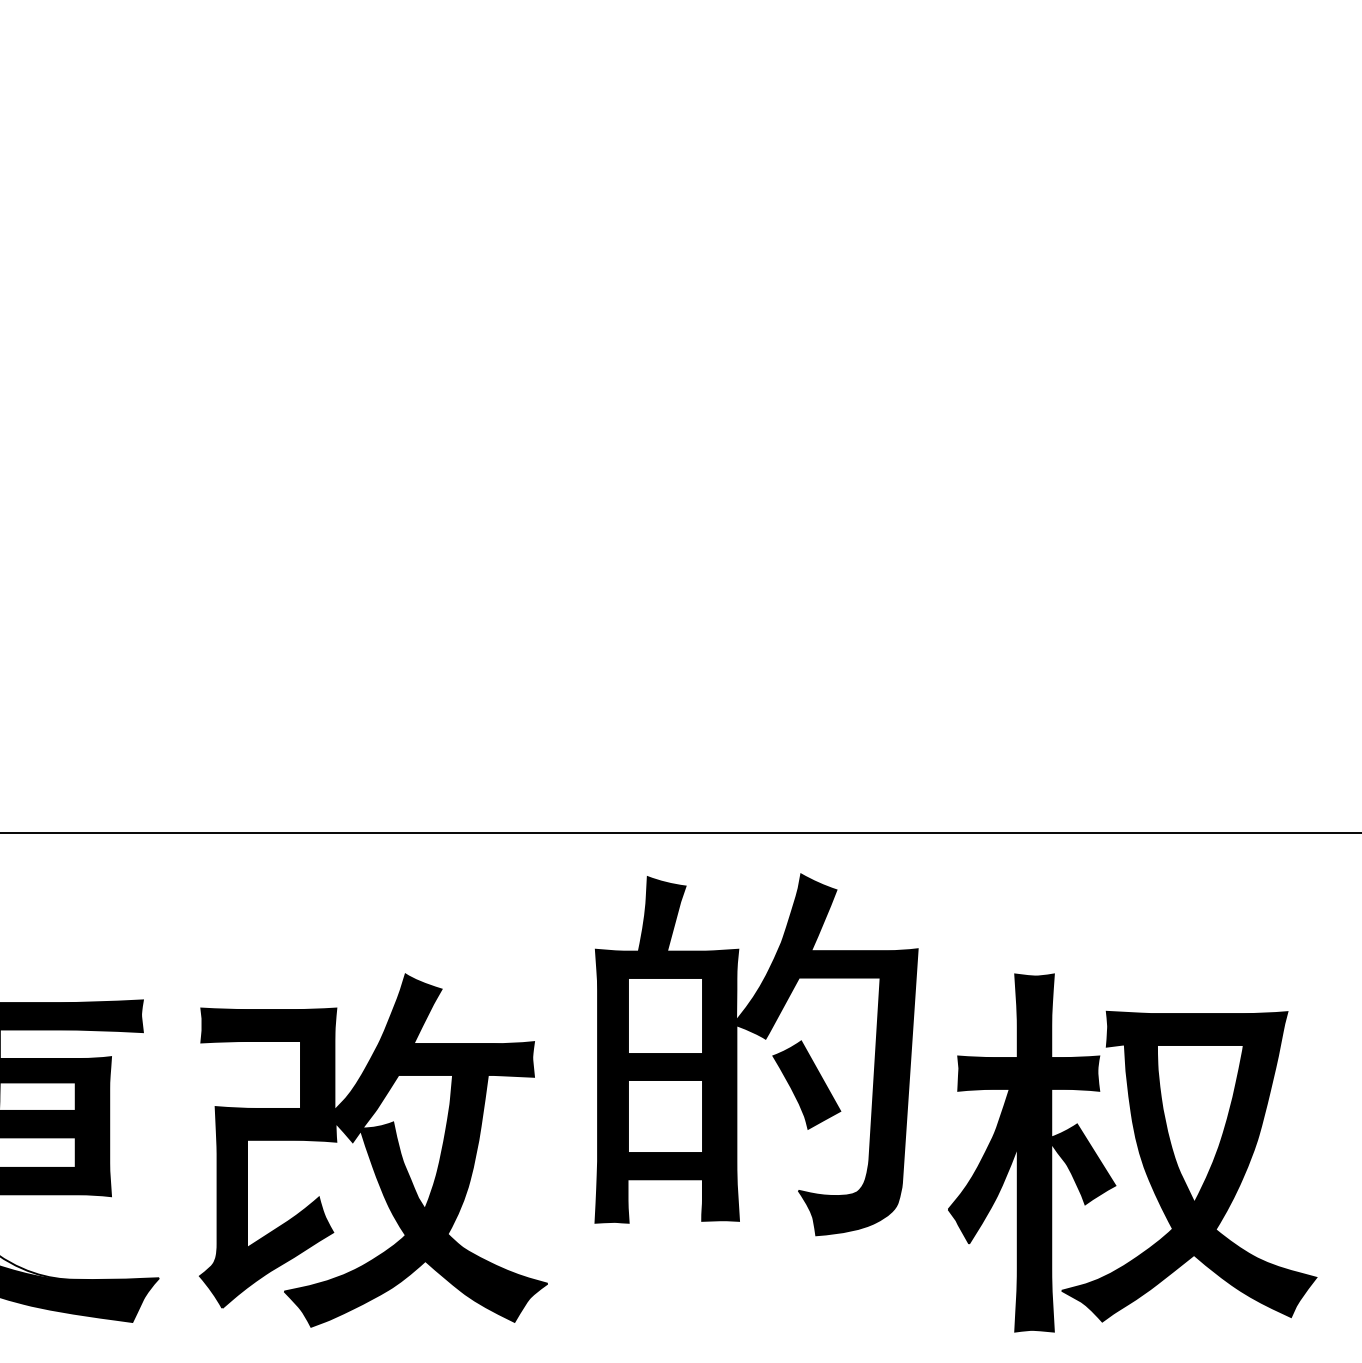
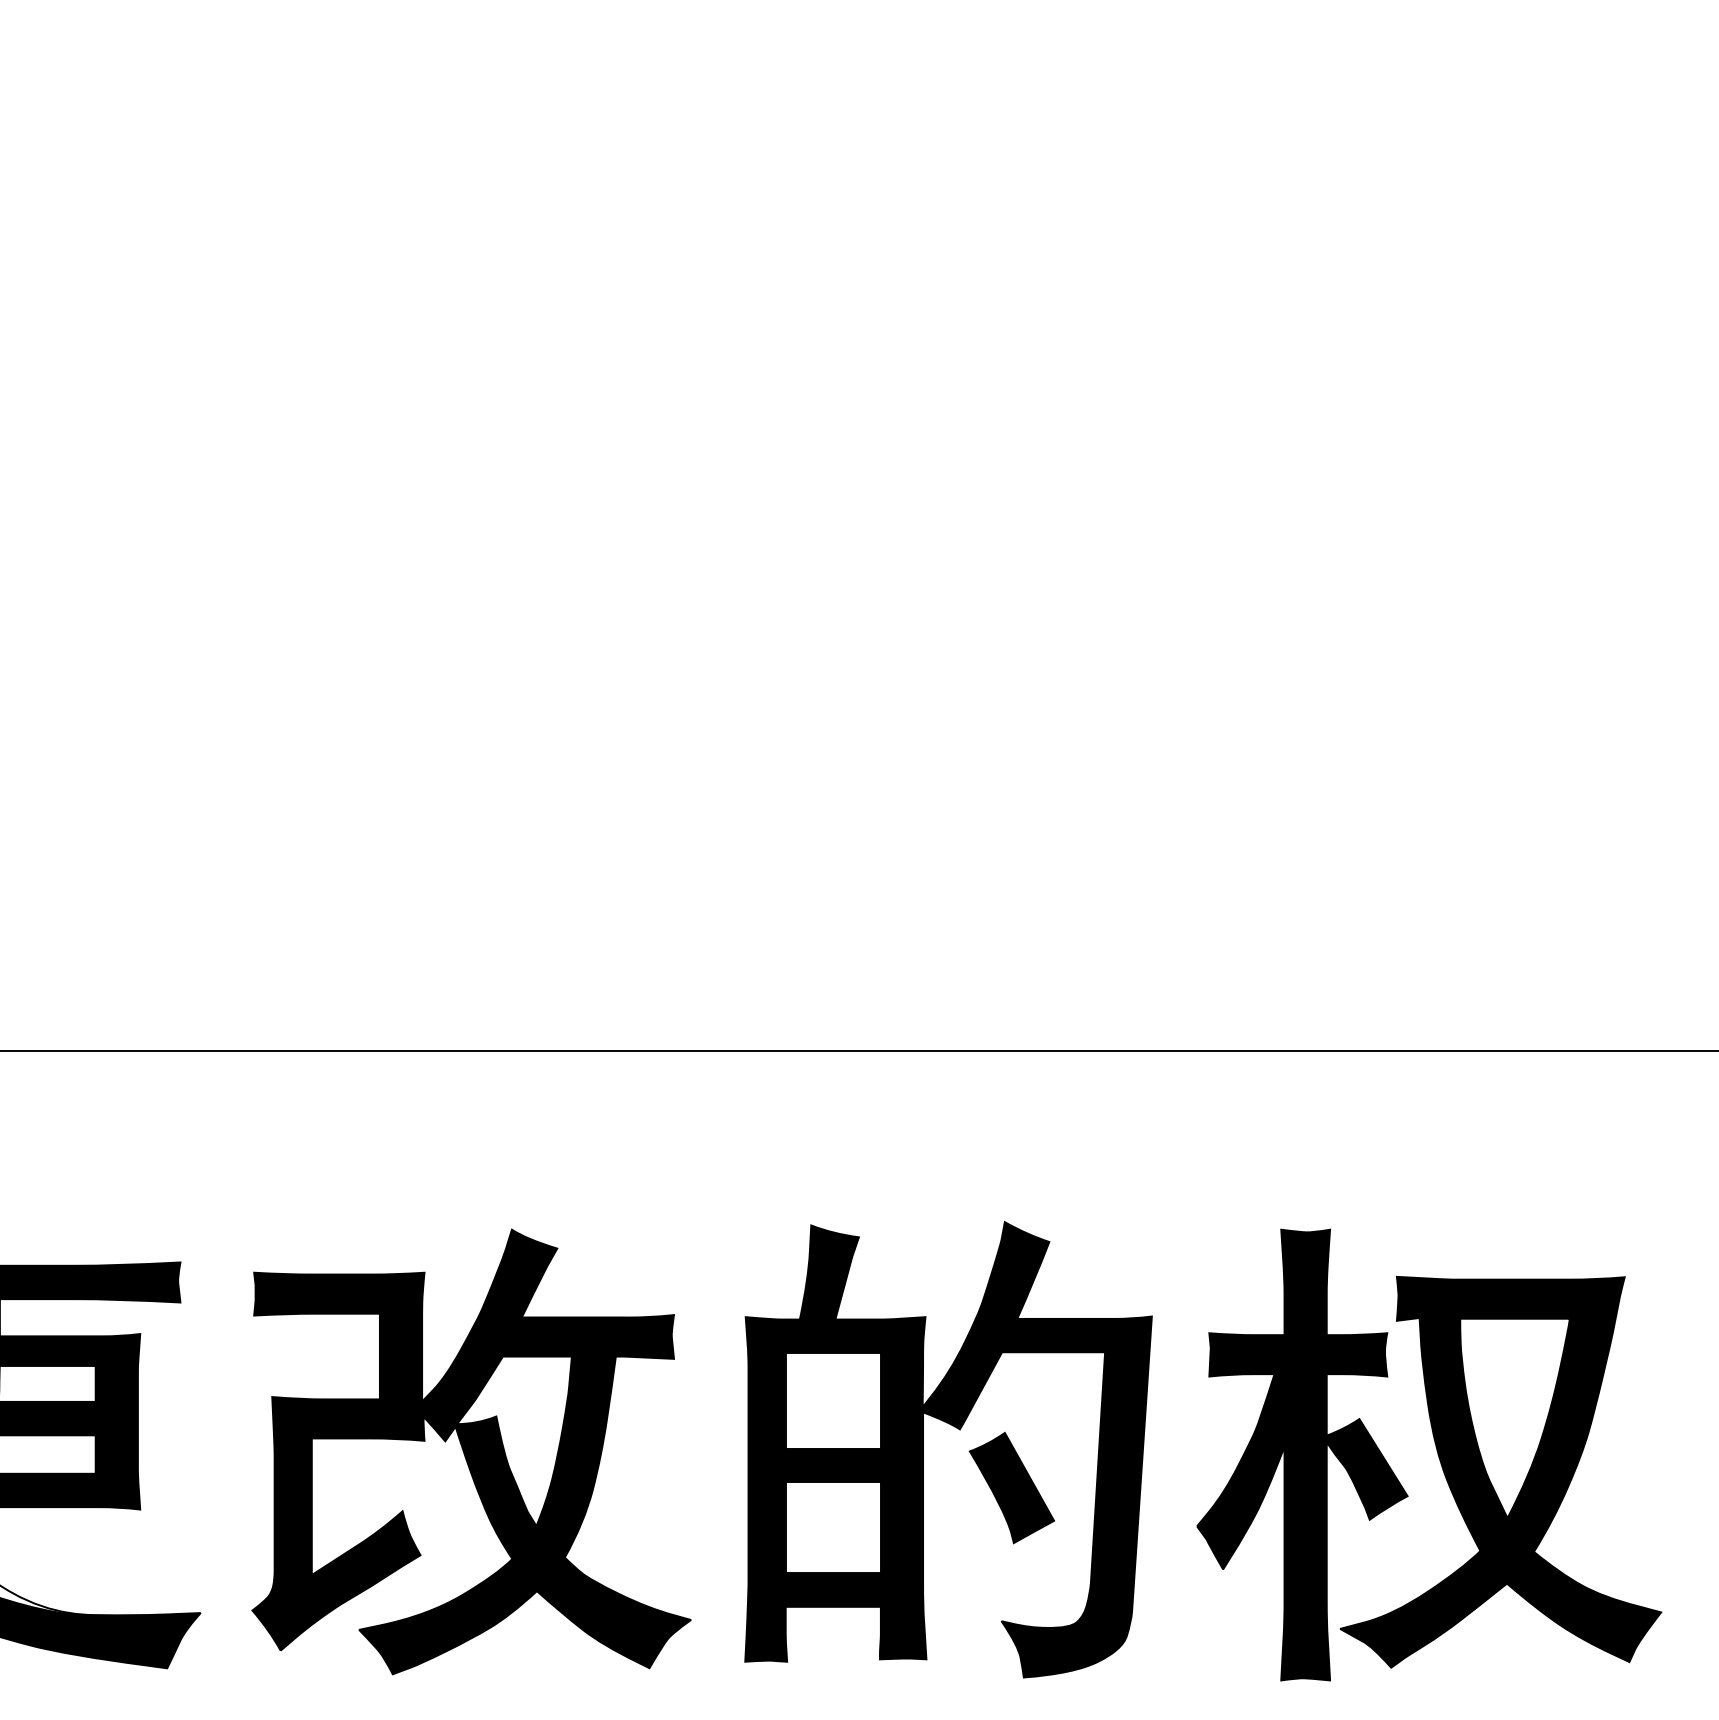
part: (772, 1055) -> (968, 1450), moved

